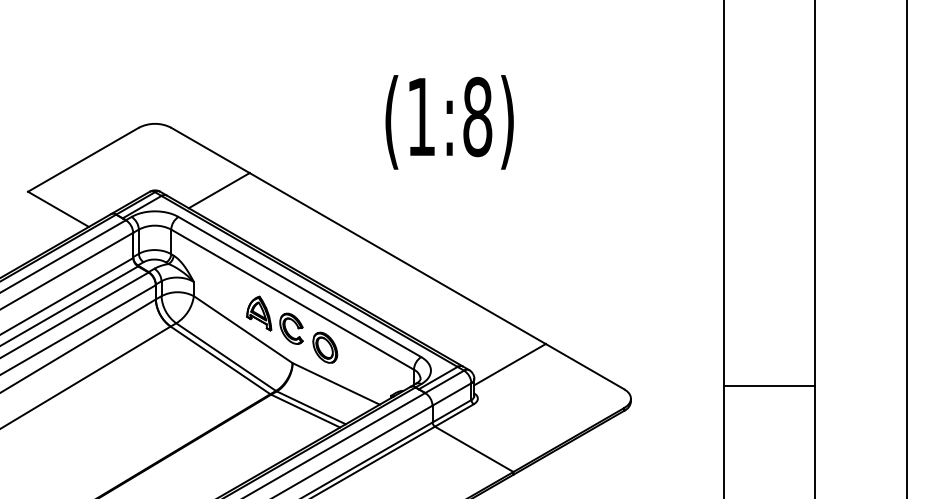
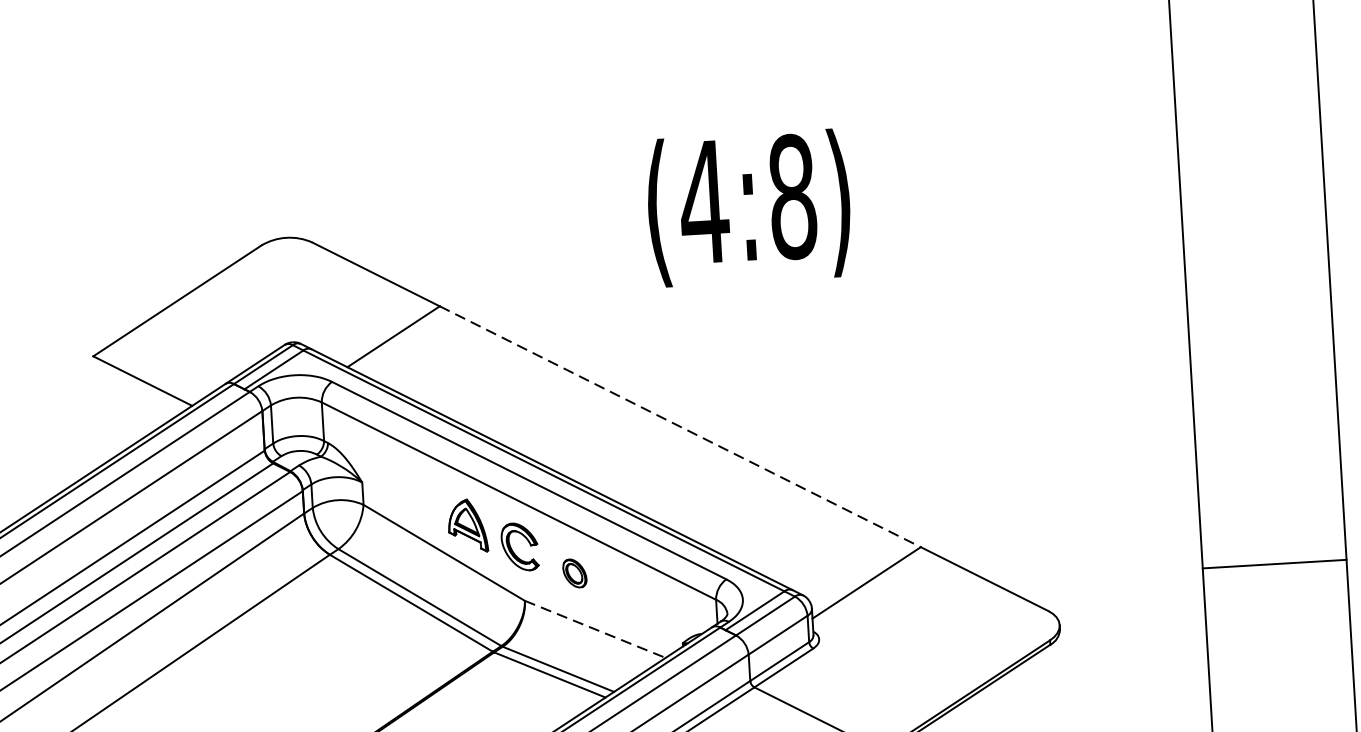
text: (421, 116) -> (704, 201), (1:8) -> (4:8)
line: (397, 258) -> (679, 426), solid -> dashed
part: (325, 347) -> (575, 573), size x0.6
line: (336, 384) -> (595, 630), solid -> dashed
line: (769, 386) -> (1274, 564), moved

